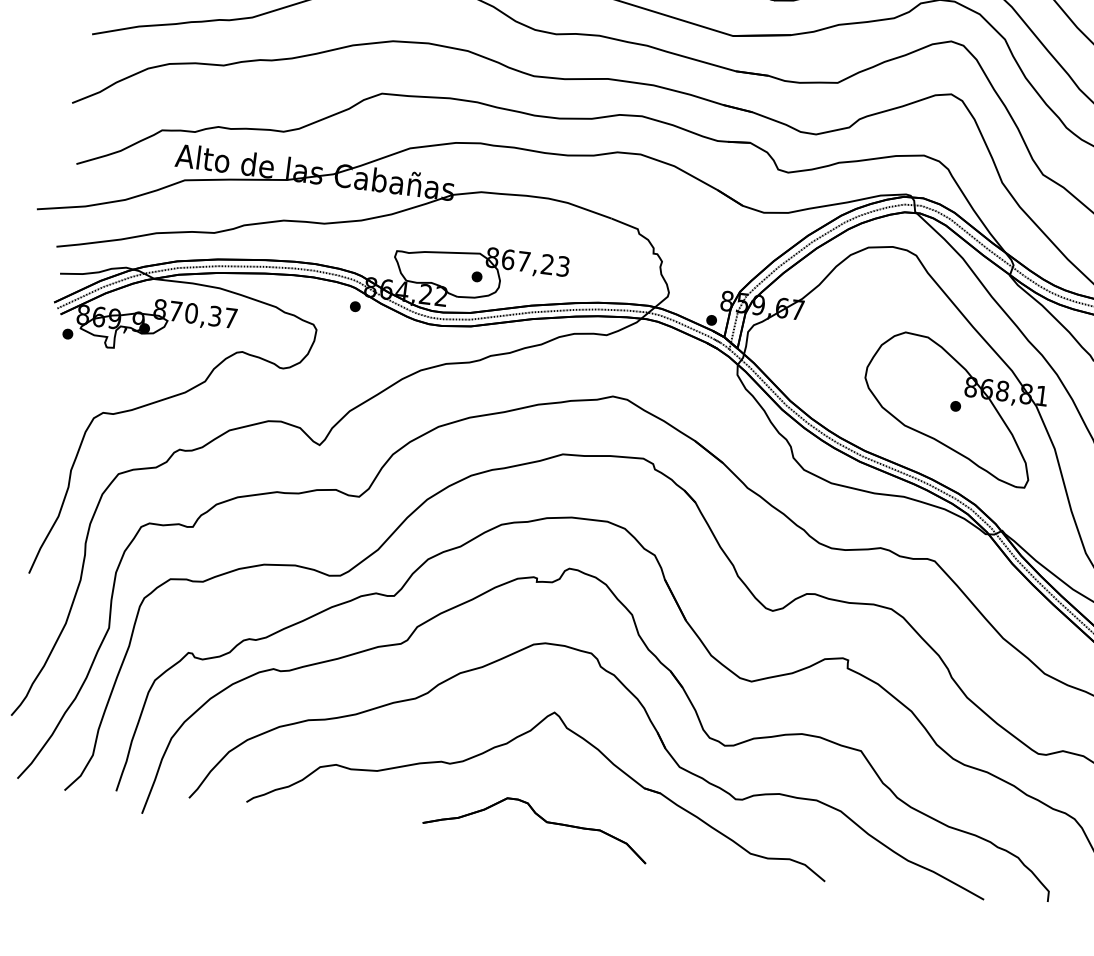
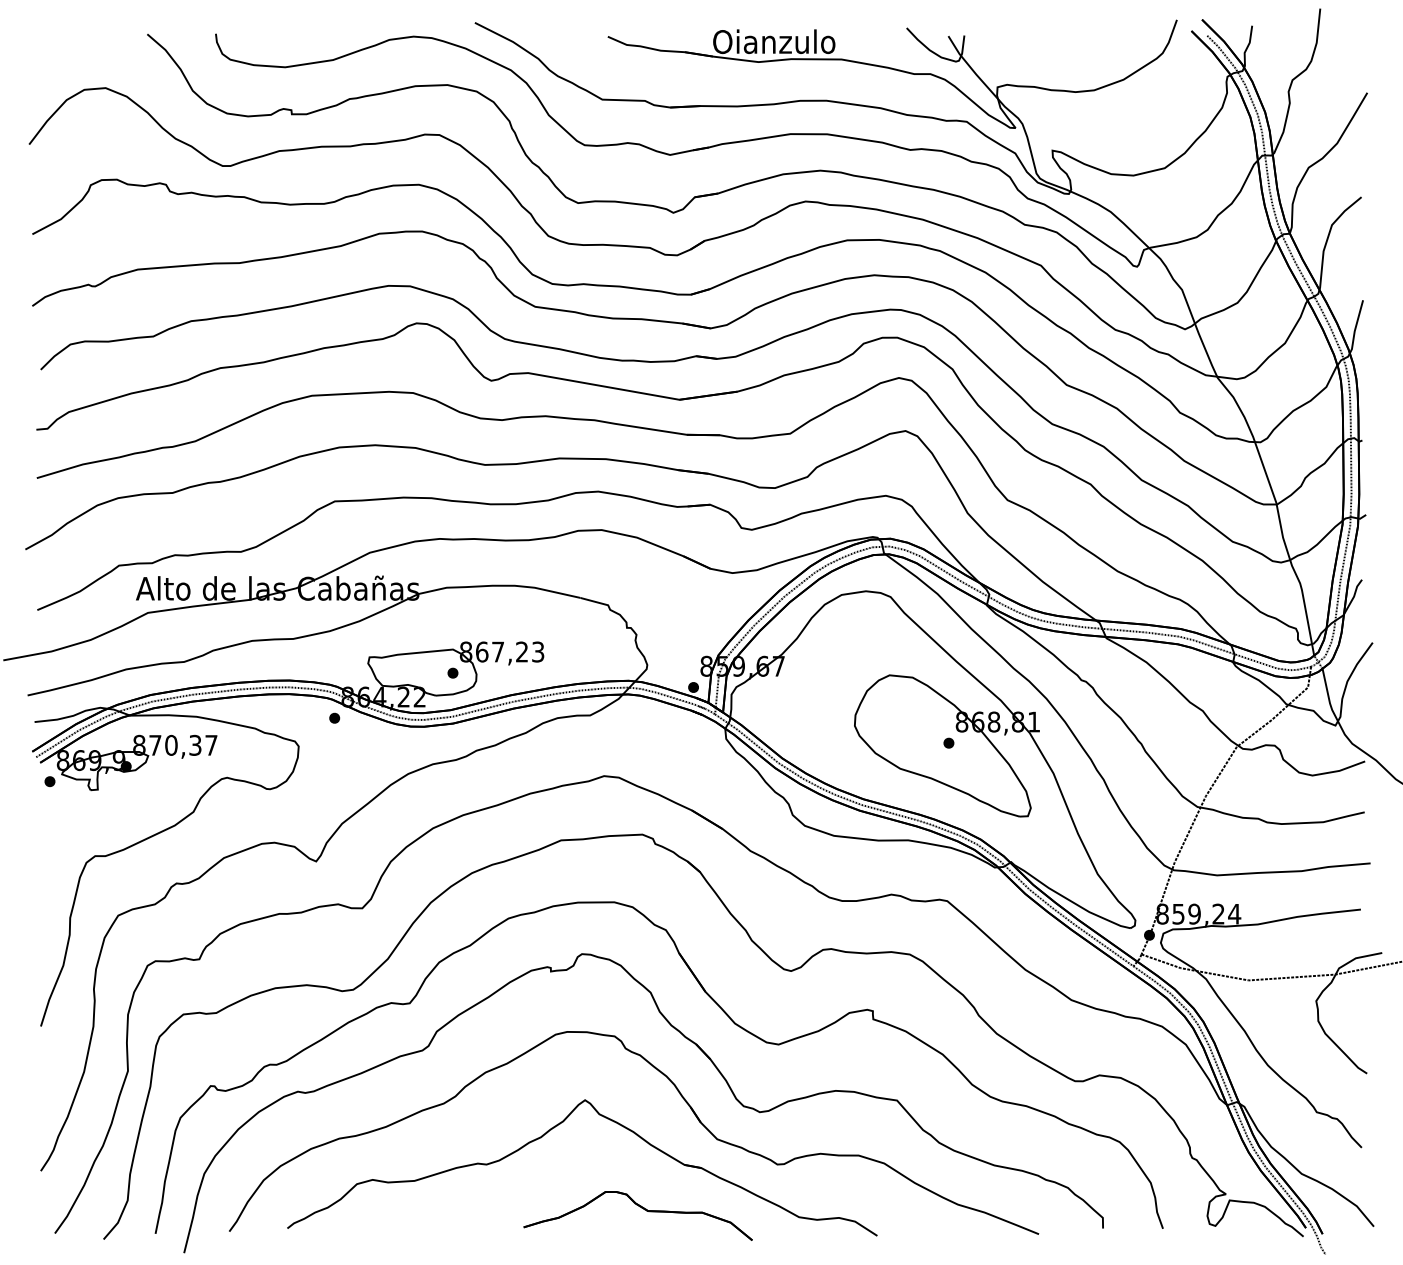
part: (540, 818) -> (641, 1208), moved

